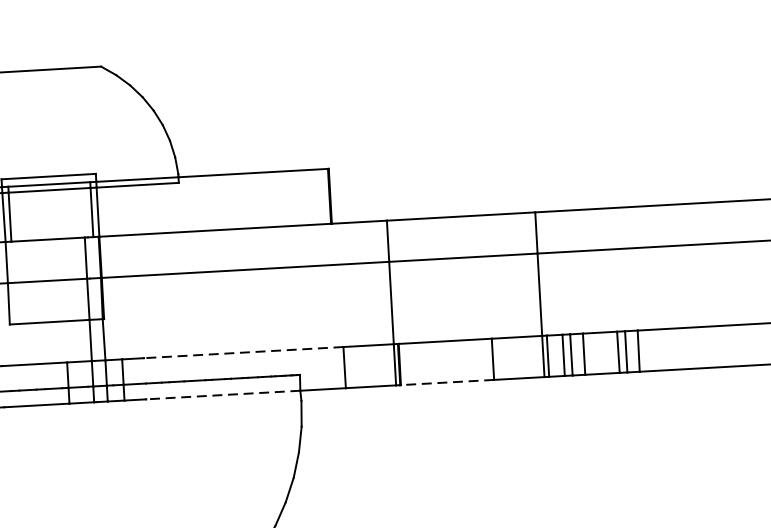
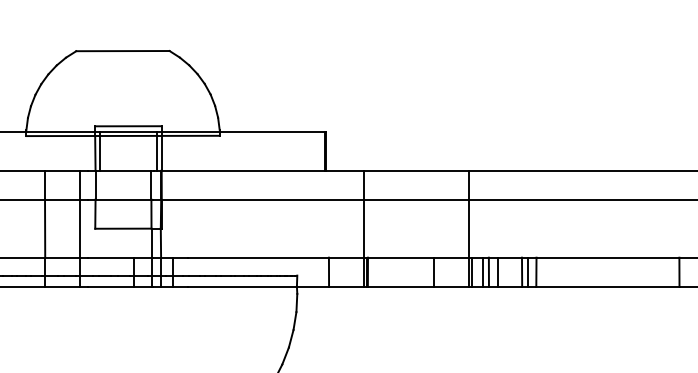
line: (242, 352) -> (257, 257), dashed -> solid
line: (447, 382) -> (400, 286), dashed -> solid
line: (221, 394) -> (241, 286), dashed -> solid

